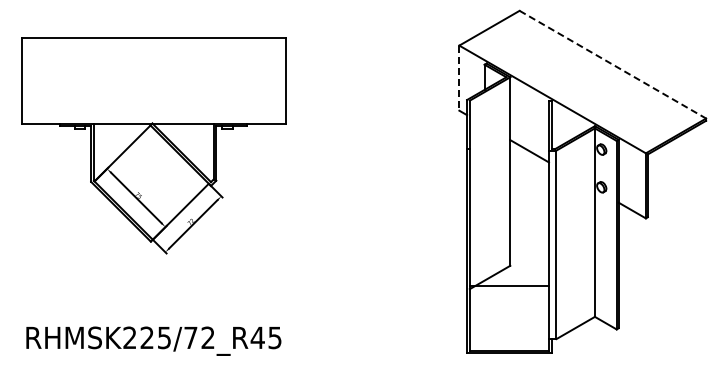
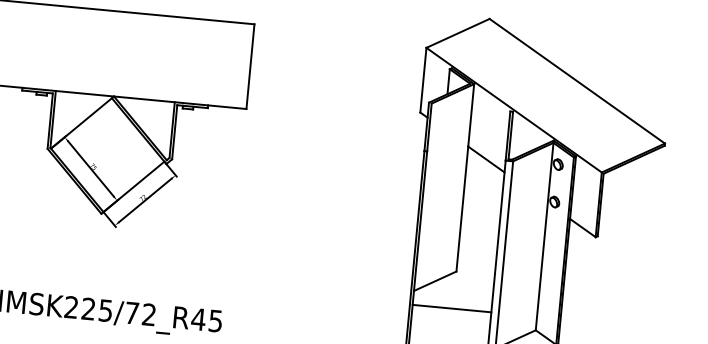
line: (612, 64) -> (576, 81), dashed -> solid
line: (459, 78) -> (423, 80), dashed -> solid
line: (508, 286) -> (451, 308), moved

